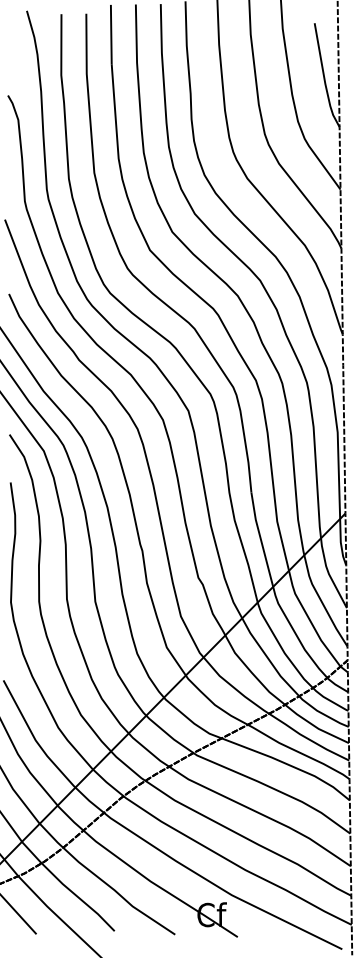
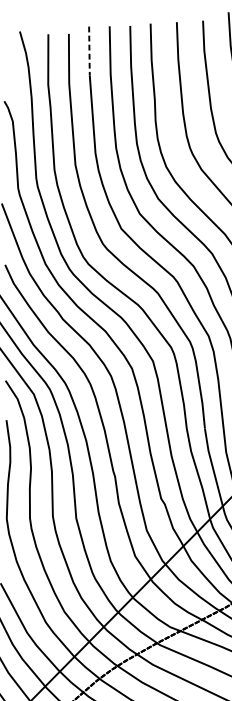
line: (111, 34) -> (89, 50), solid -> dashed

